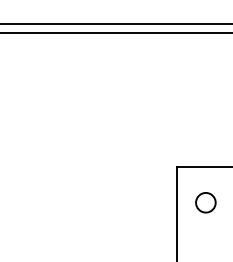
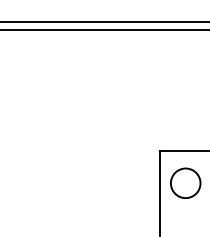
circle: (205, 202) -> (185, 183), size x1.67

